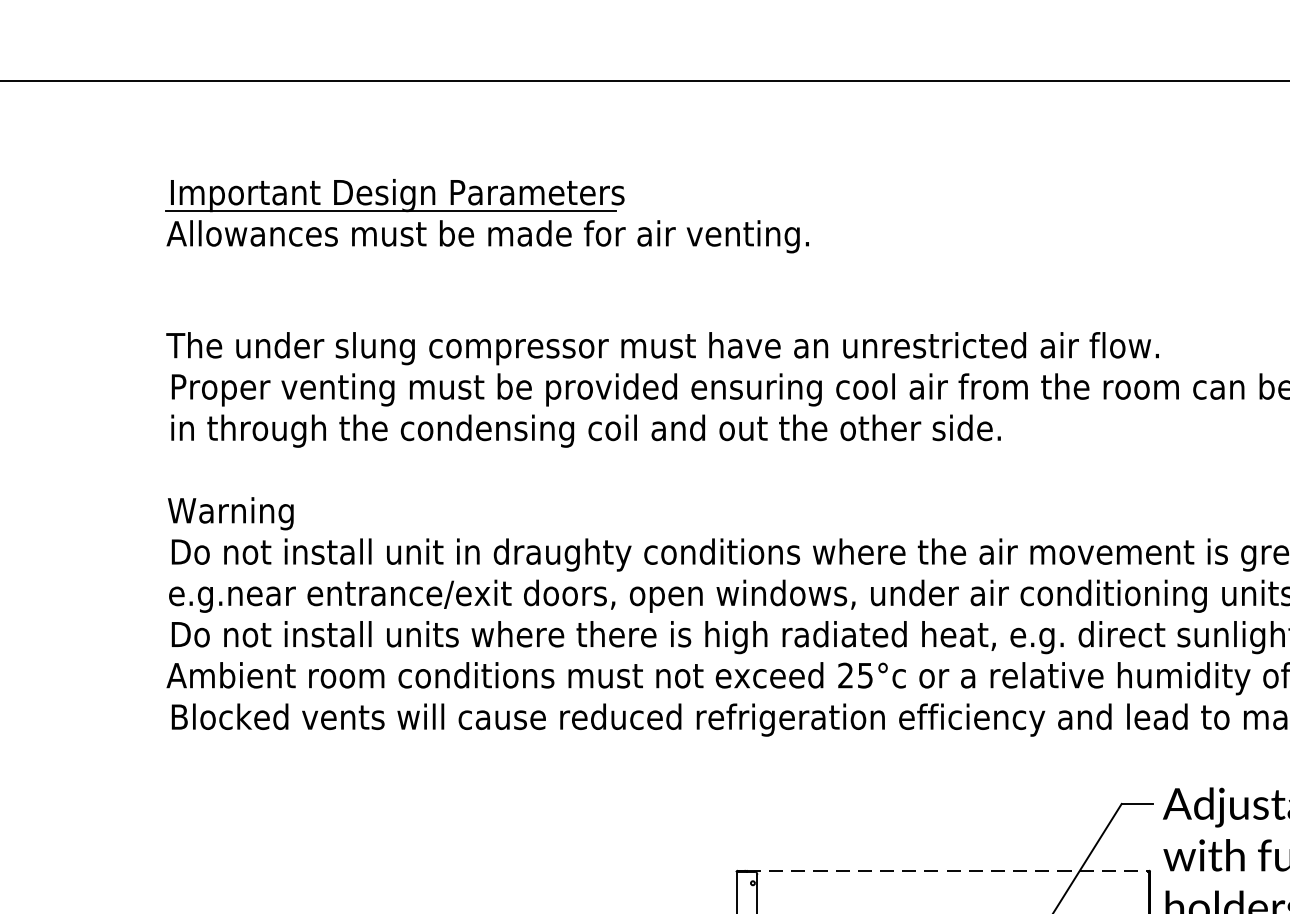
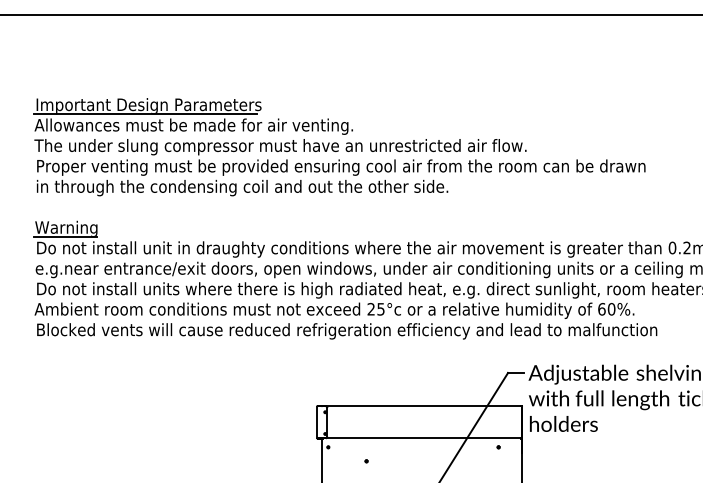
part: (485, 216) -> (192, 116), moved
line: (229, 528) -> (65, 236), added
line: (947, 871) -> (421, 406), dashed -> solid

